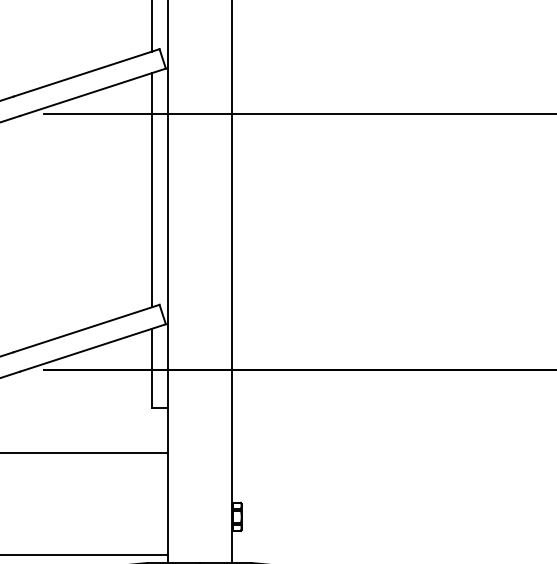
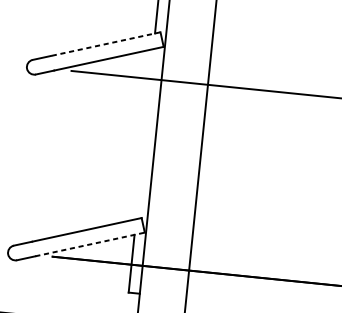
line: (86, 72) -> (105, 43), solid -> dashed
line: (152, 190) -> (144, 134), removed
line: (92, 348) -> (89, 244), solid -> dashed

